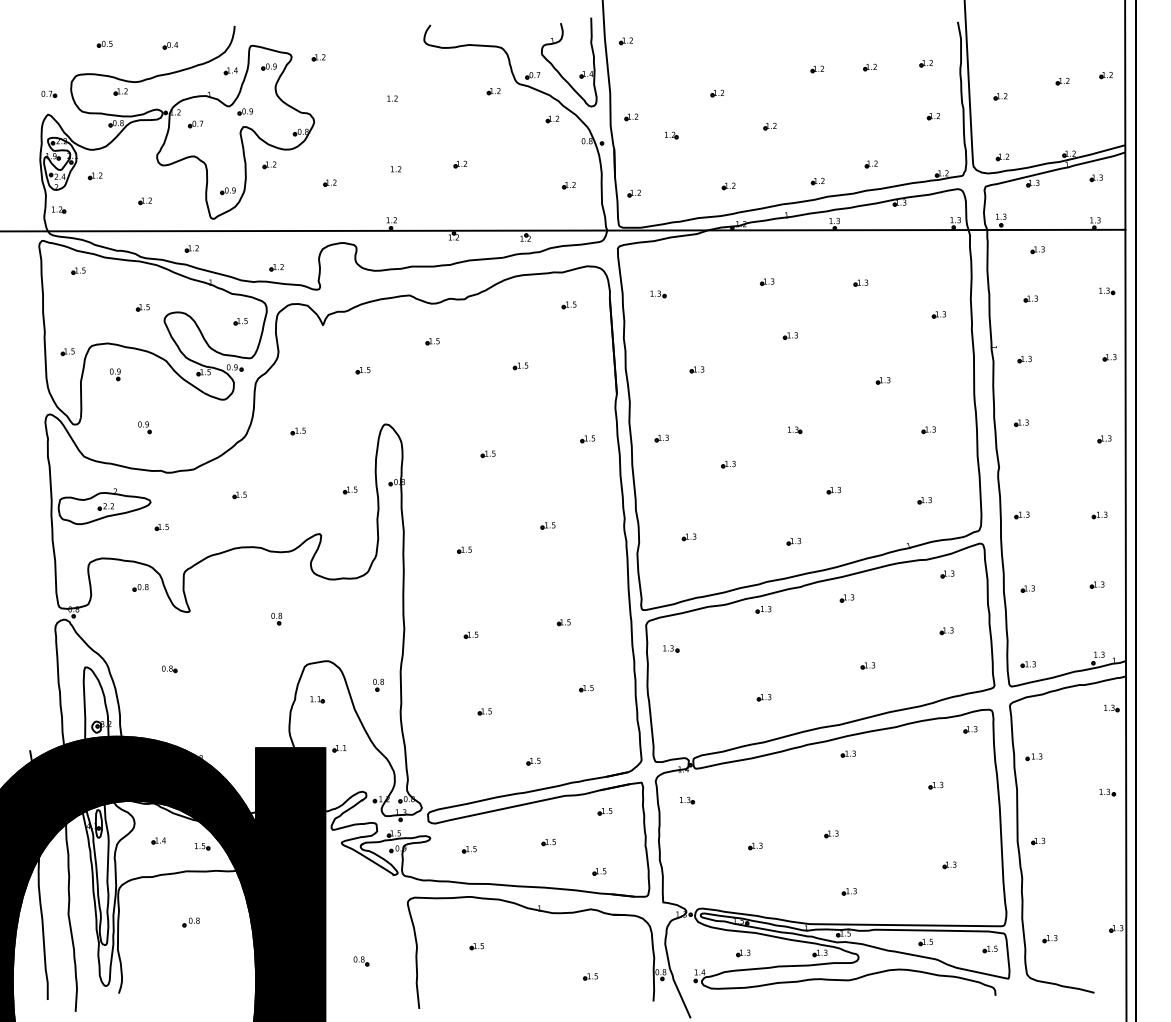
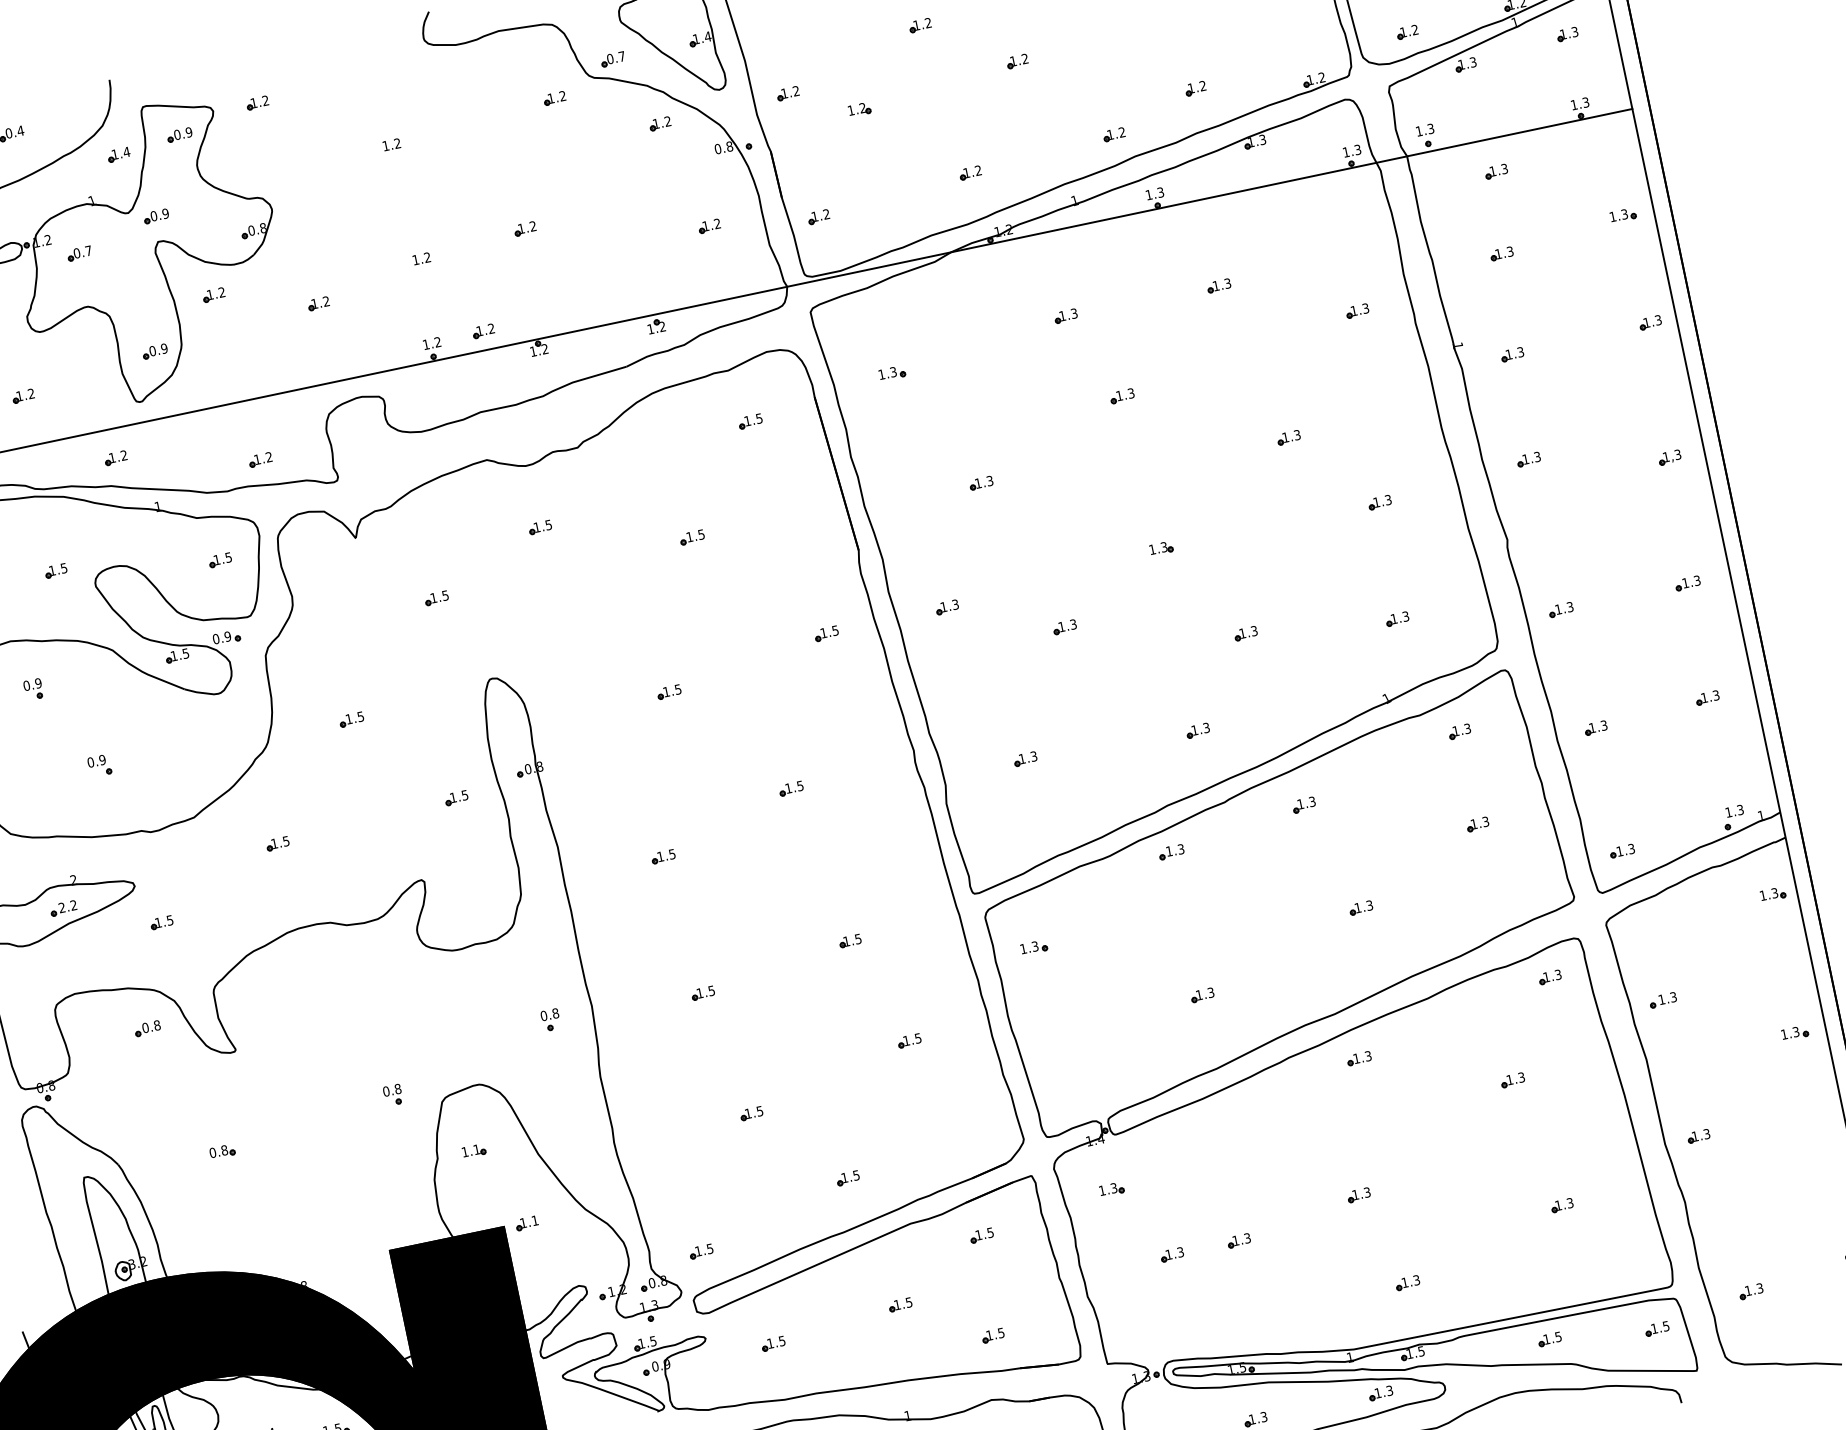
part: (422, 219) -> (481, 331), added
part: (276, 618) -> (392, 1094), moved
part: (378, 684) -> (550, 1018), moved
part: (437, 786) -> (699, 1251), added
part: (714, 846) -> (1172, 1255), added

